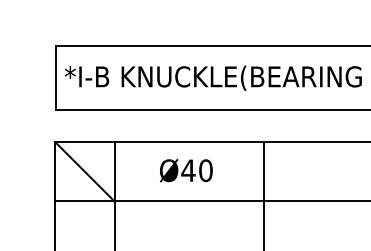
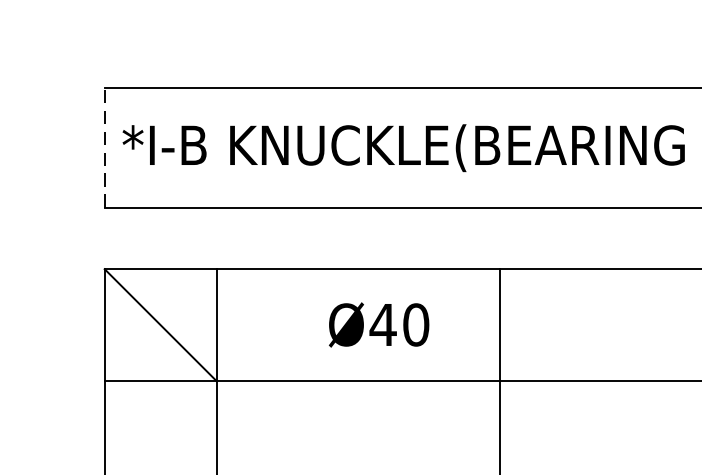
line: (55, 78) -> (104, 148), solid -> dashed
text: (186, 170) -> (379, 324), moved

